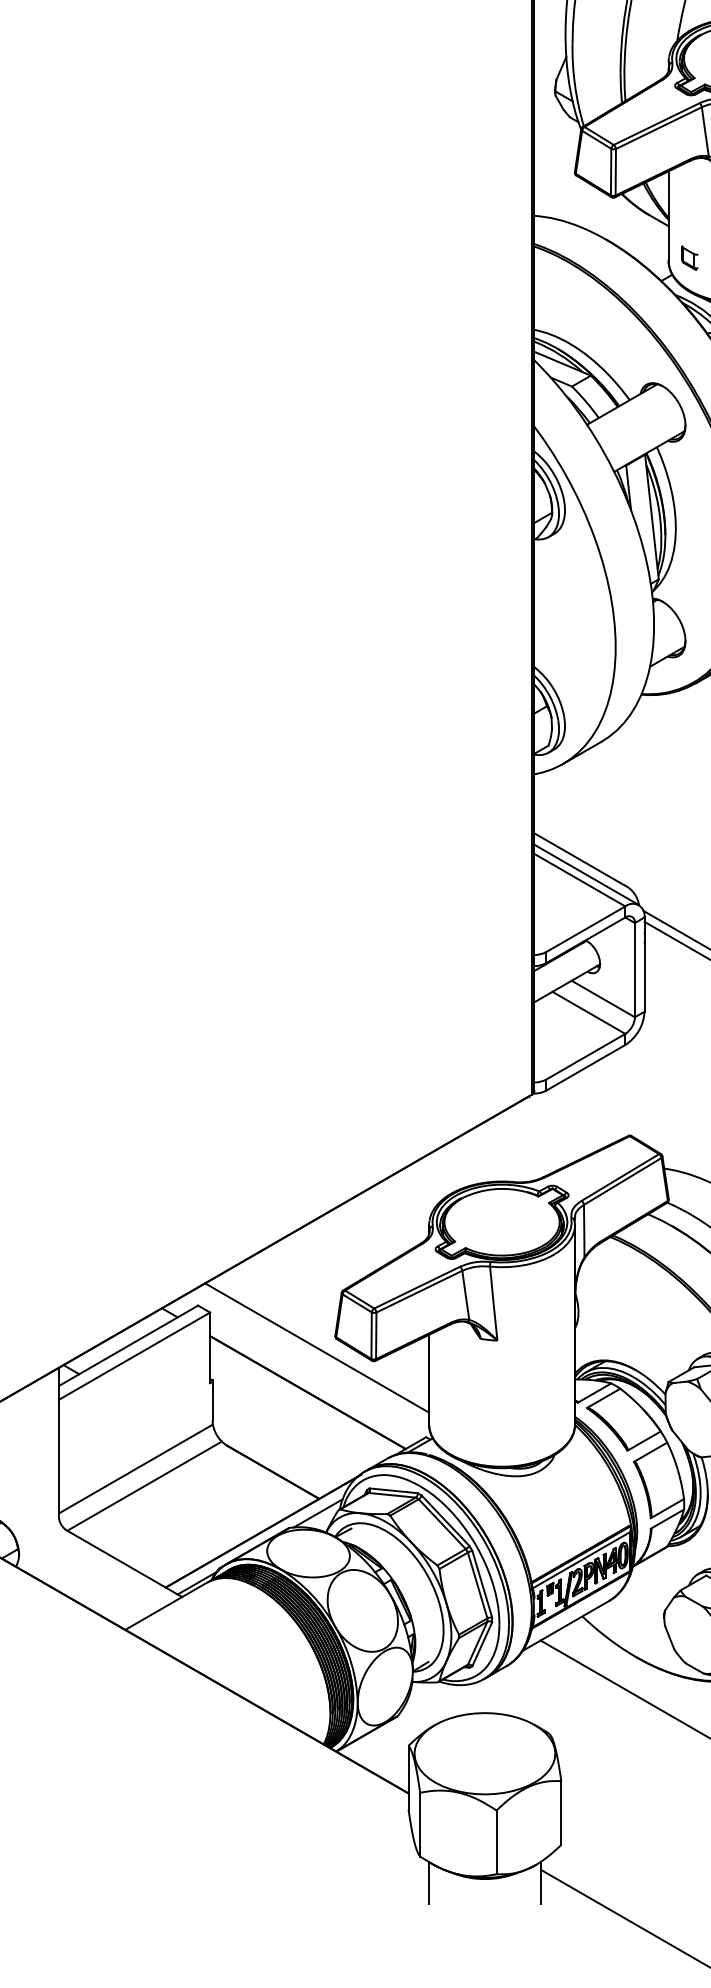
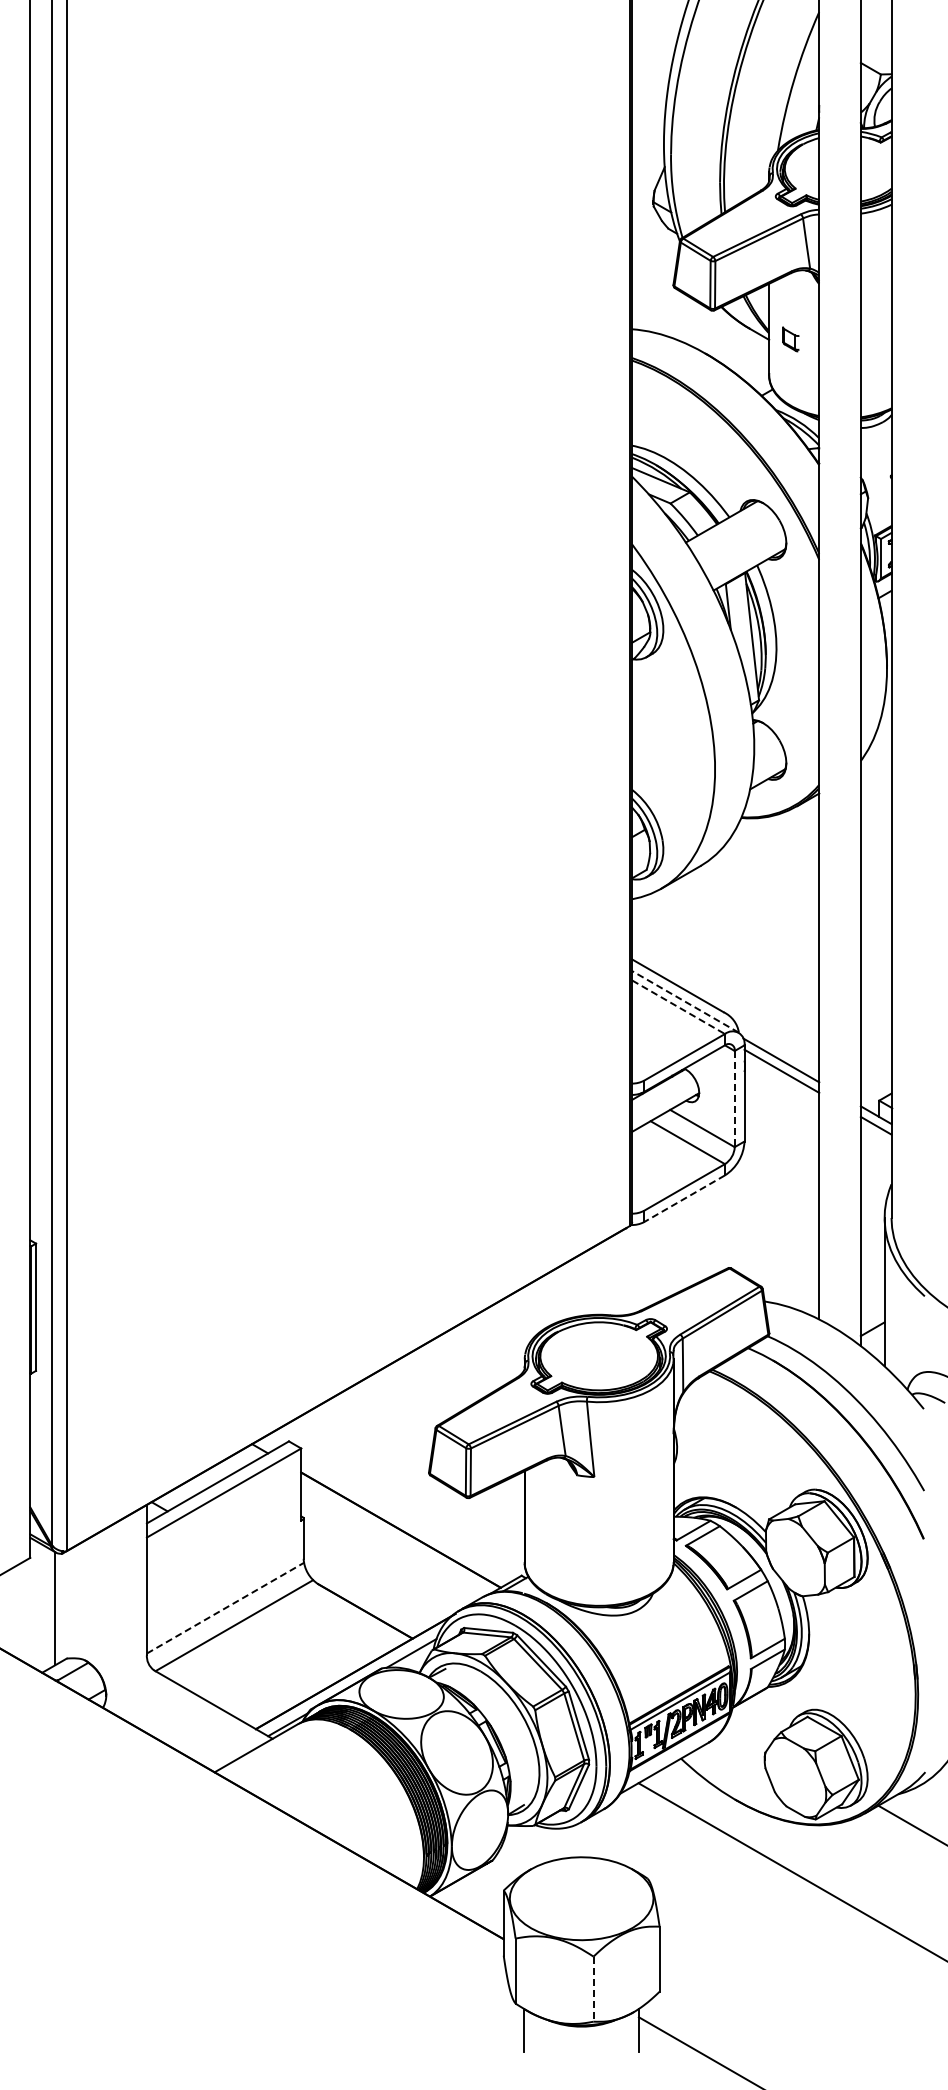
part: (689, 258) -> (790, 339), moved
line: (586, 874) -> (685, 1001), solid -> dashed
line: (579, 880) -> (678, 1007), solid -> dashed
line: (634, 970) -> (734, 1099), solid -> dashed
line: (585, 1067) -> (684, 1198), solid -> dashed
line: (317, 1347) -> (410, 1484), removed
line: (135, 1469) -> (225, 1608), solid -> dashed
line: (496, 1842) -> (593, 1989), solid -> dashed

